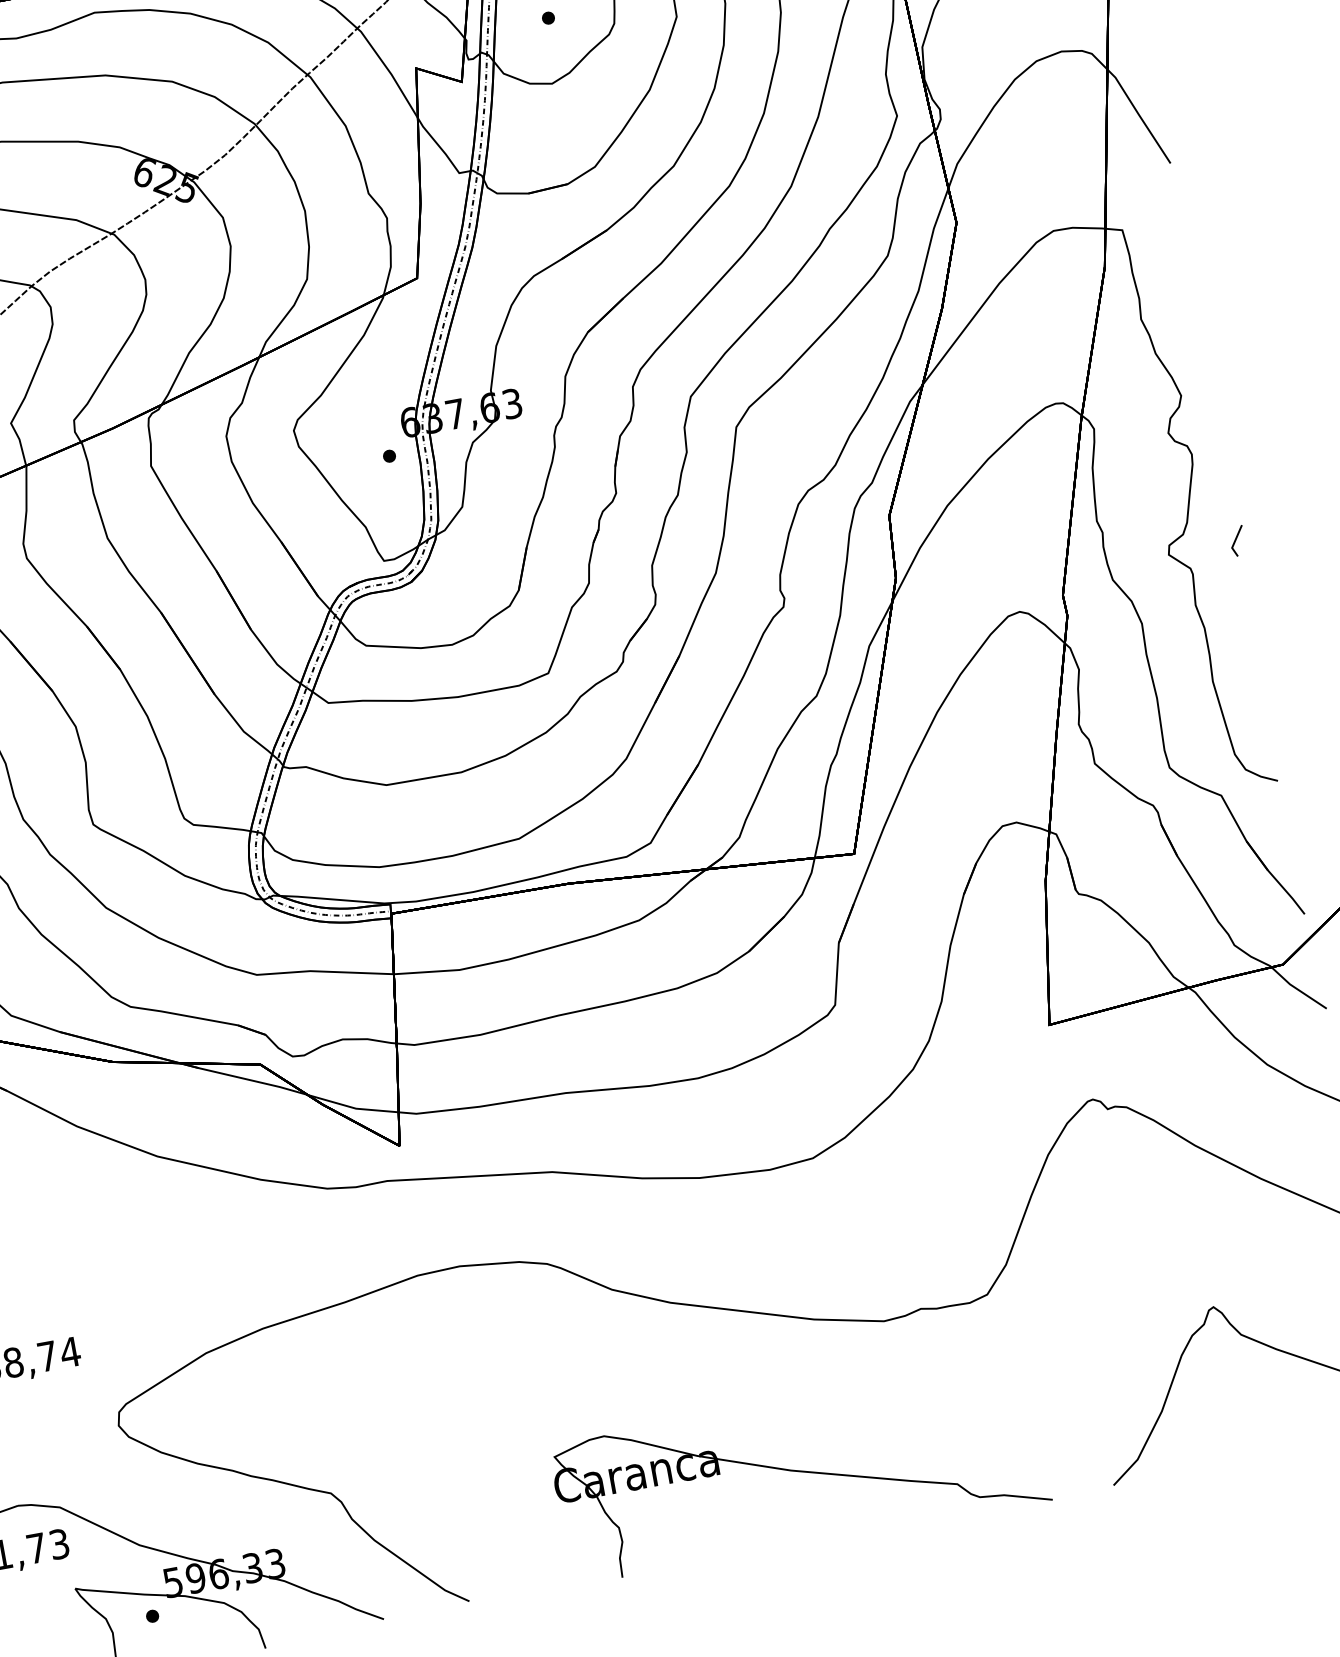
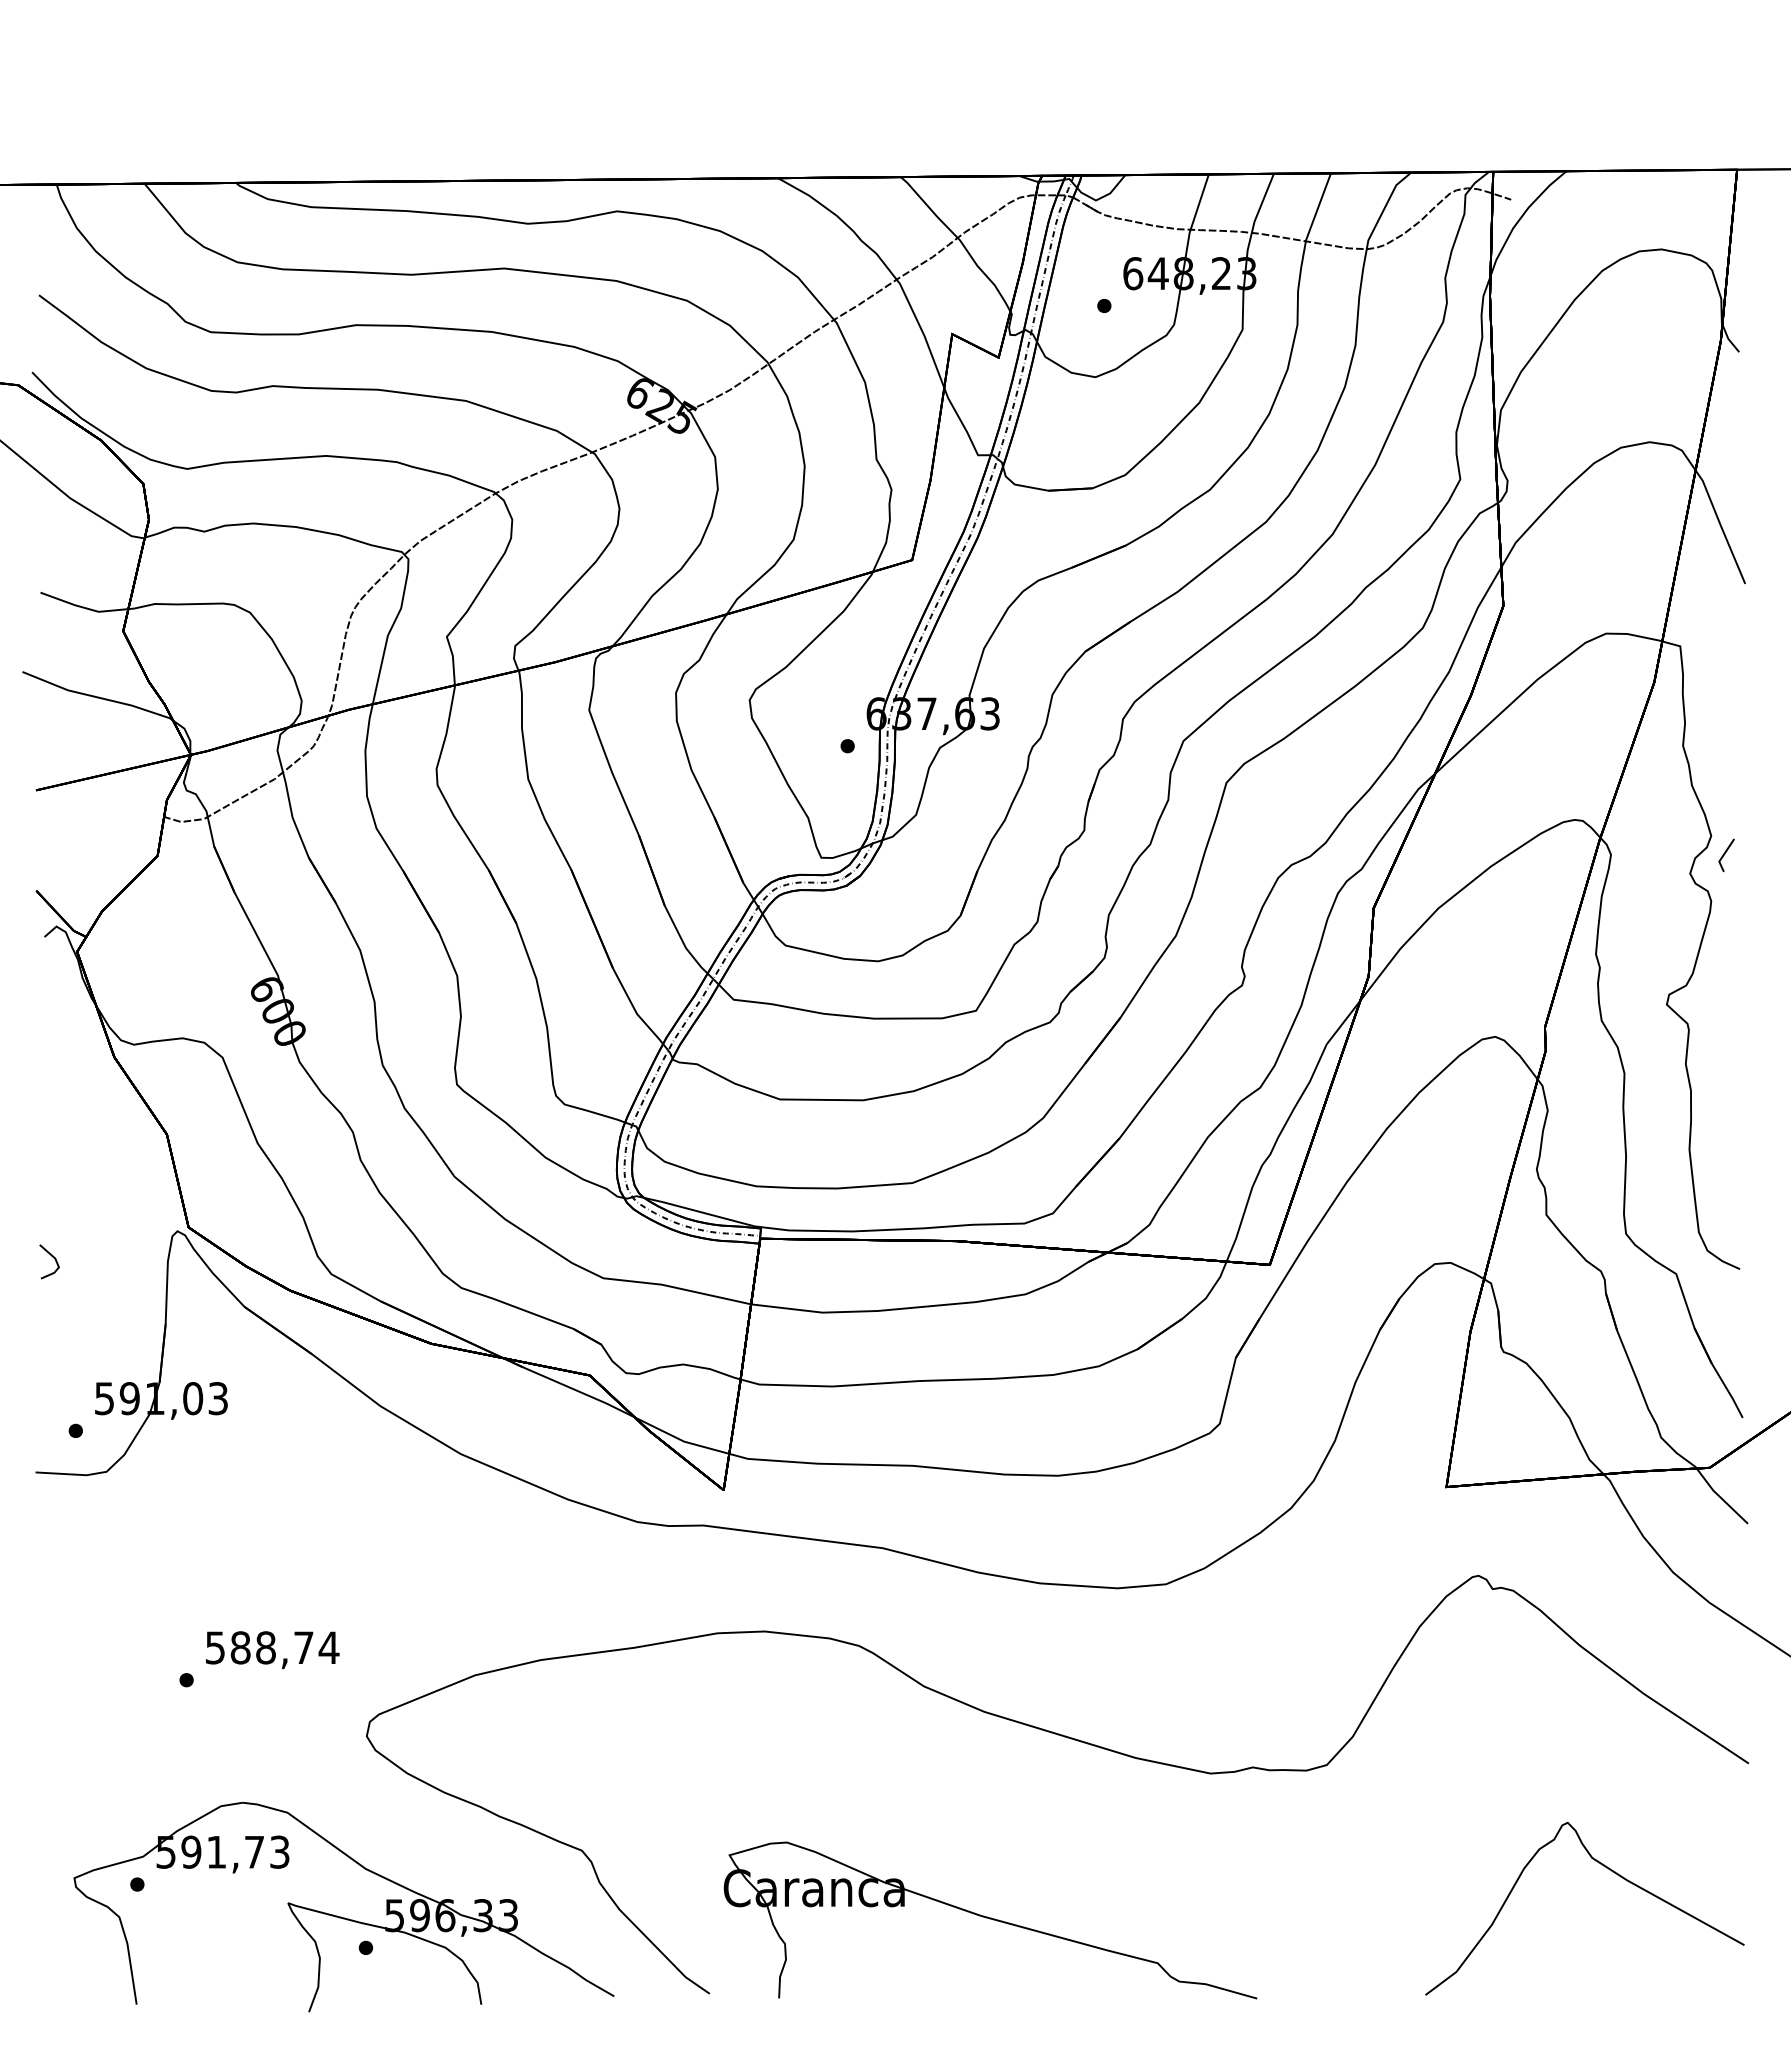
line: (1236, 540) -> (1725, 854), moved
part: (800, 1473) -> (990, 1920), moved

